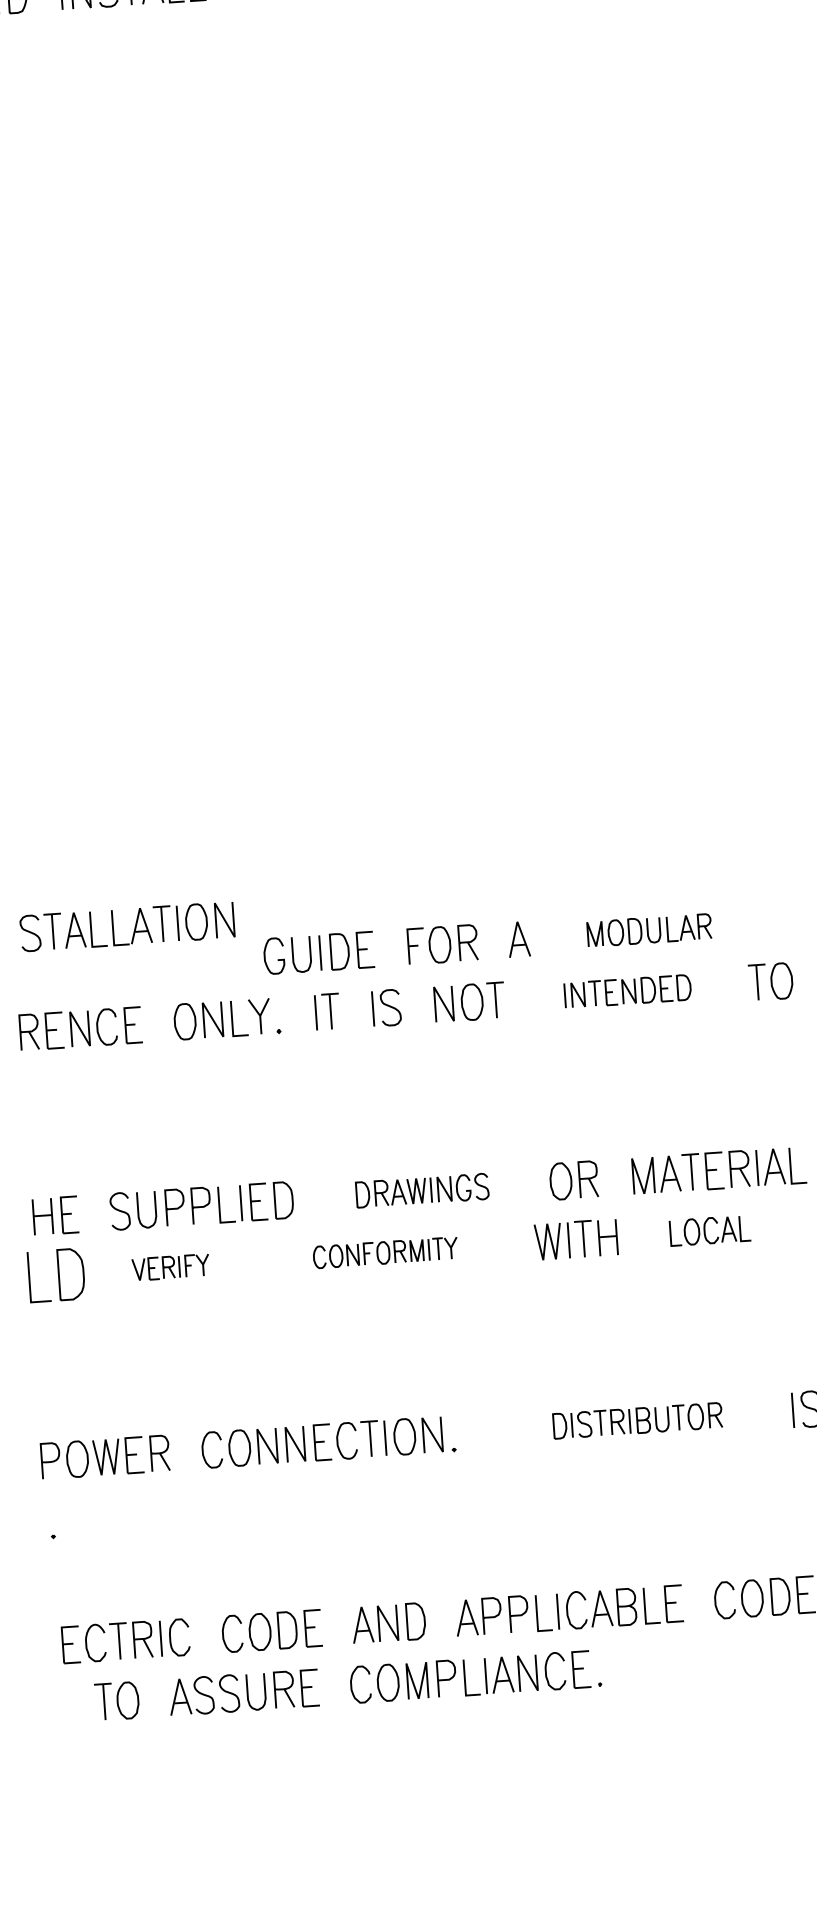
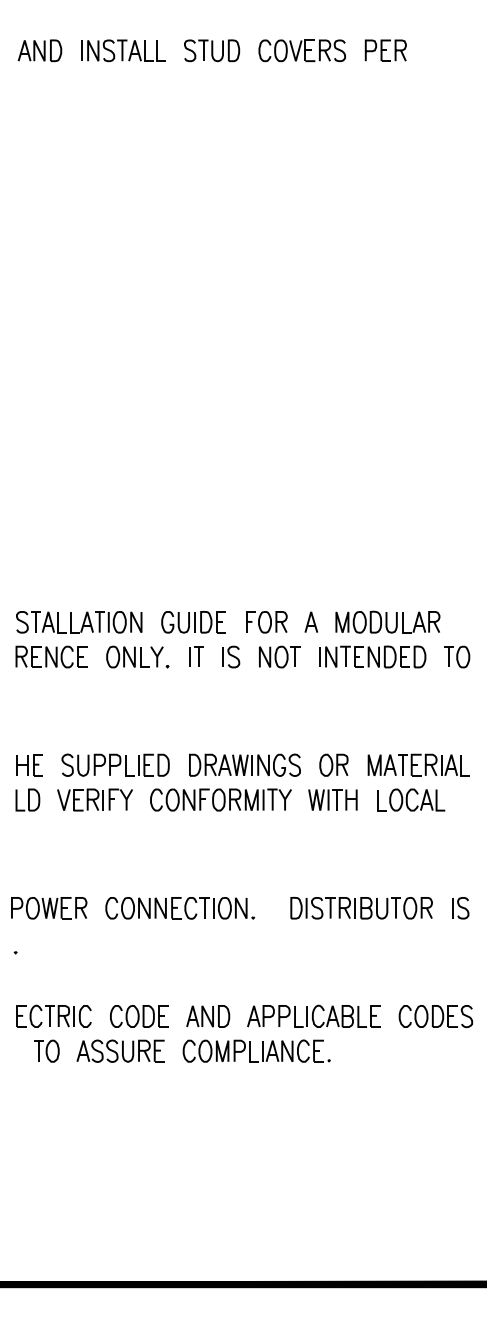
part: (127, 927) -> (79, 622), moved
part: (648, 929) -> (387, 621), size x1.43
part: (627, 990) -> (372, 656), size x1.43
part: (421, 1189) -> (244, 764), size x1.43
part: (710, 1229) -> (411, 799), size x1.43
part: (384, 1252) -> (220, 799), size x1.67
part: (169, 1266) -> (94, 799), size x1.67
part: (55, 1274) -> (27, 799), size x0.71
part: (637, 1419) -> (361, 907), size x1.43

